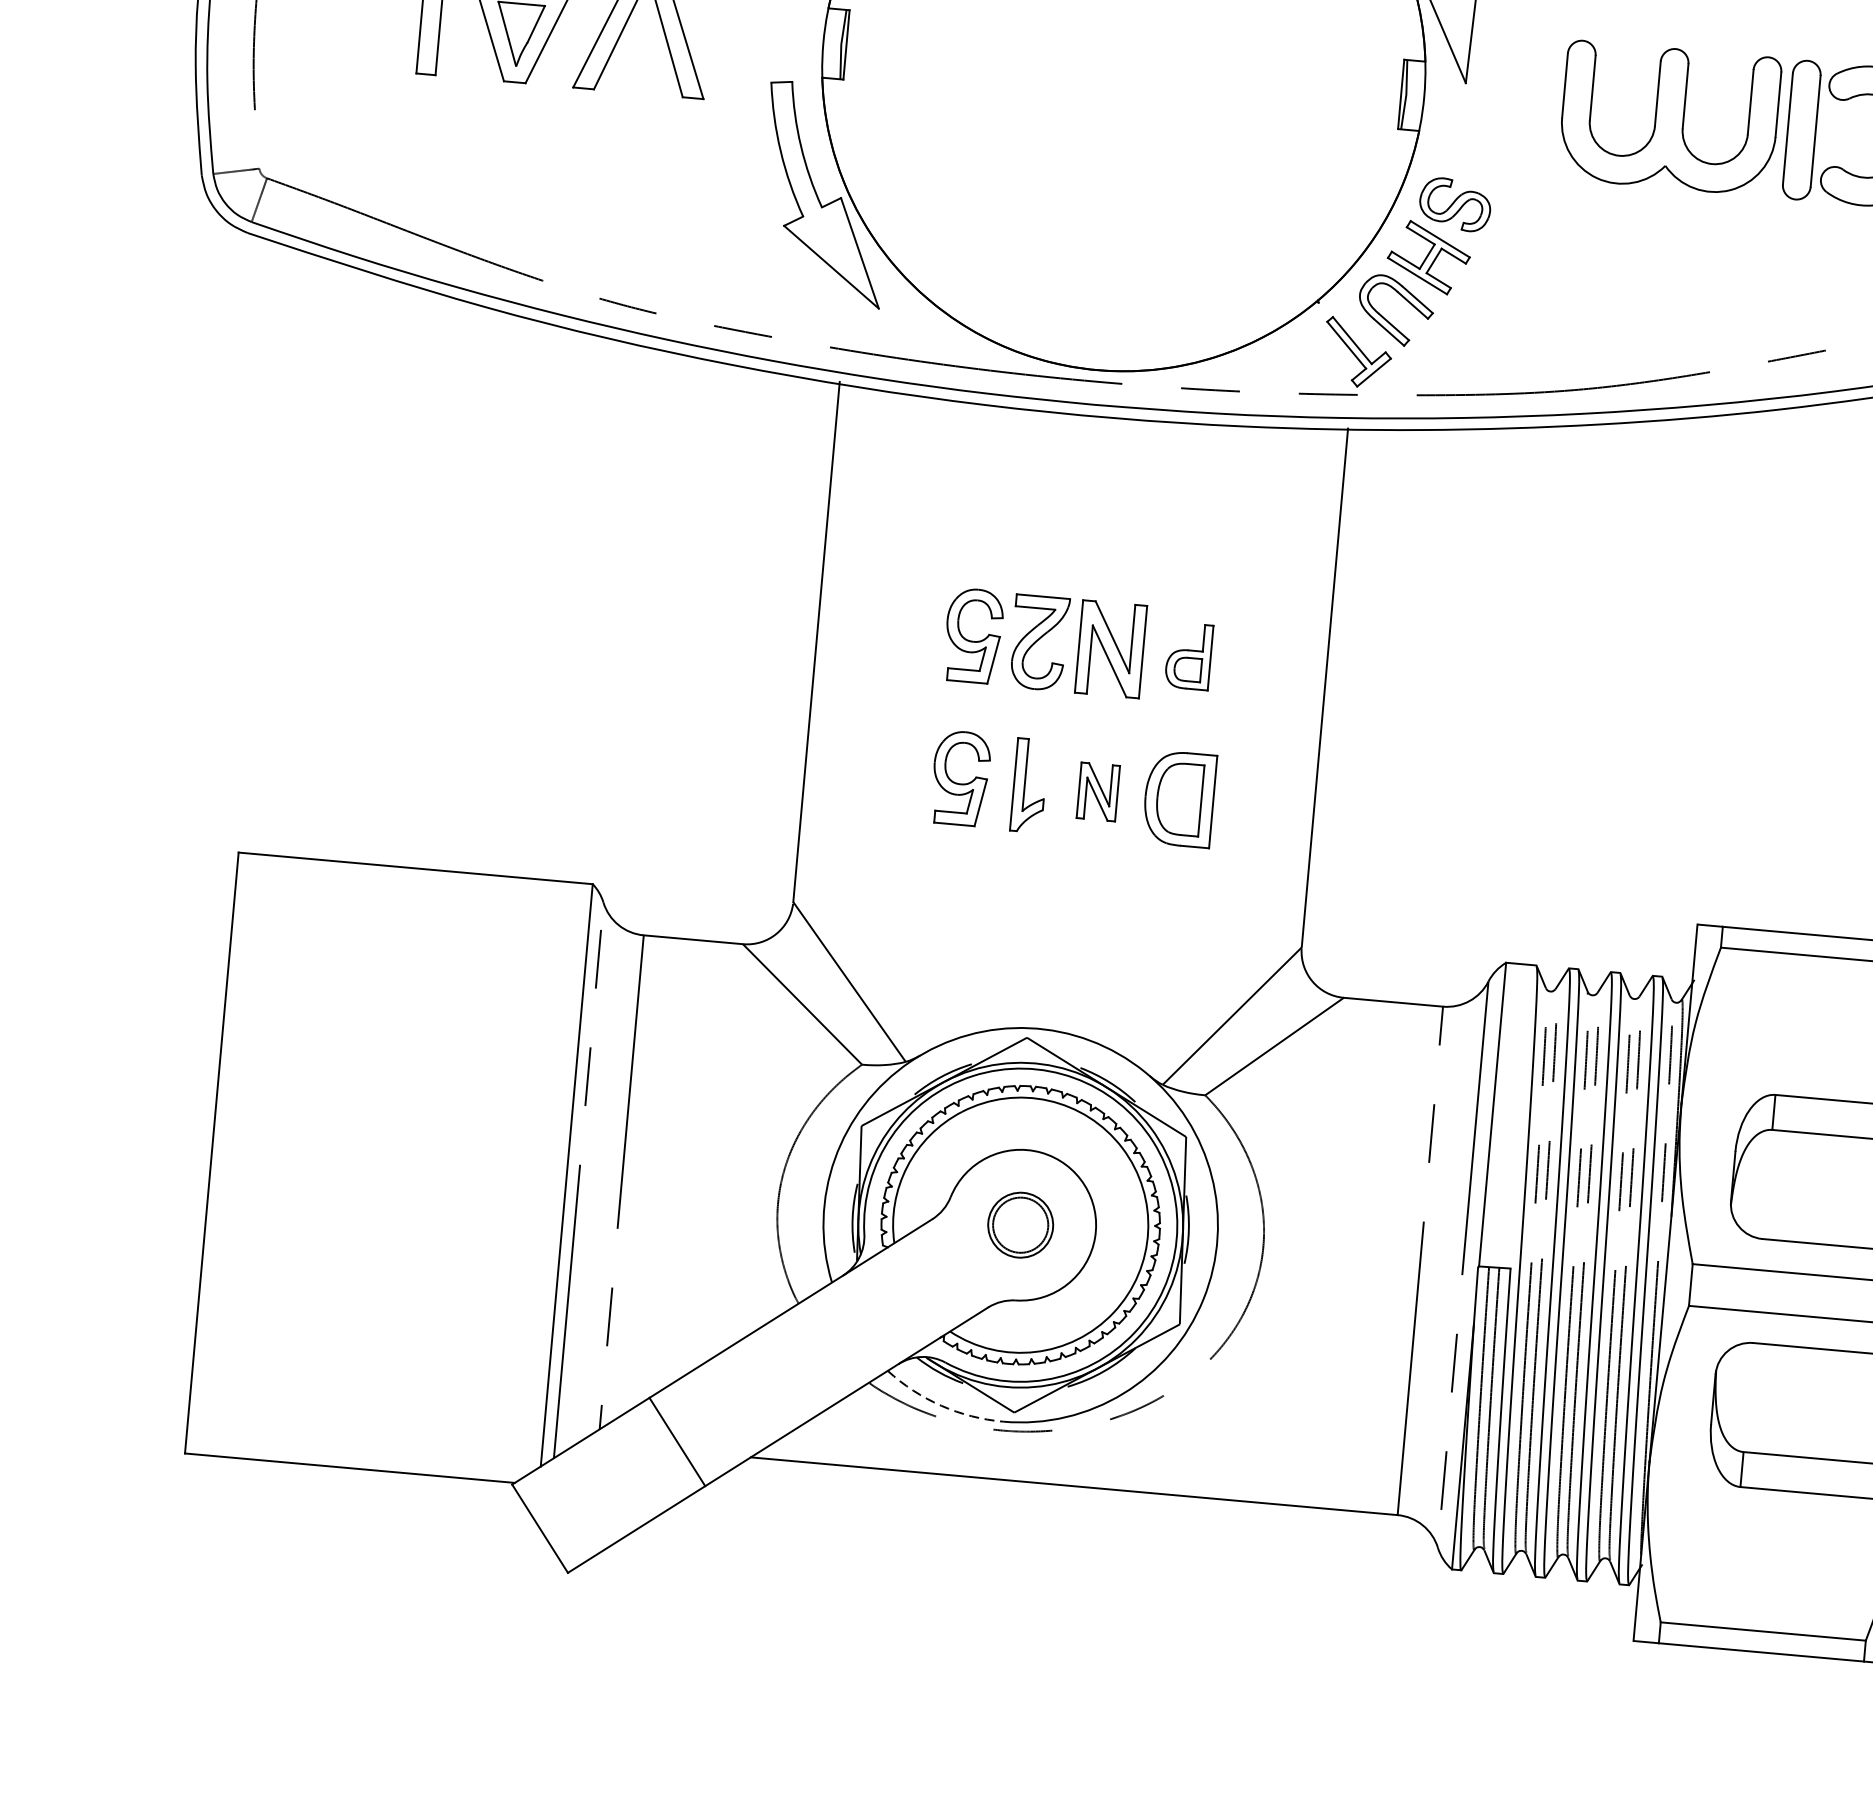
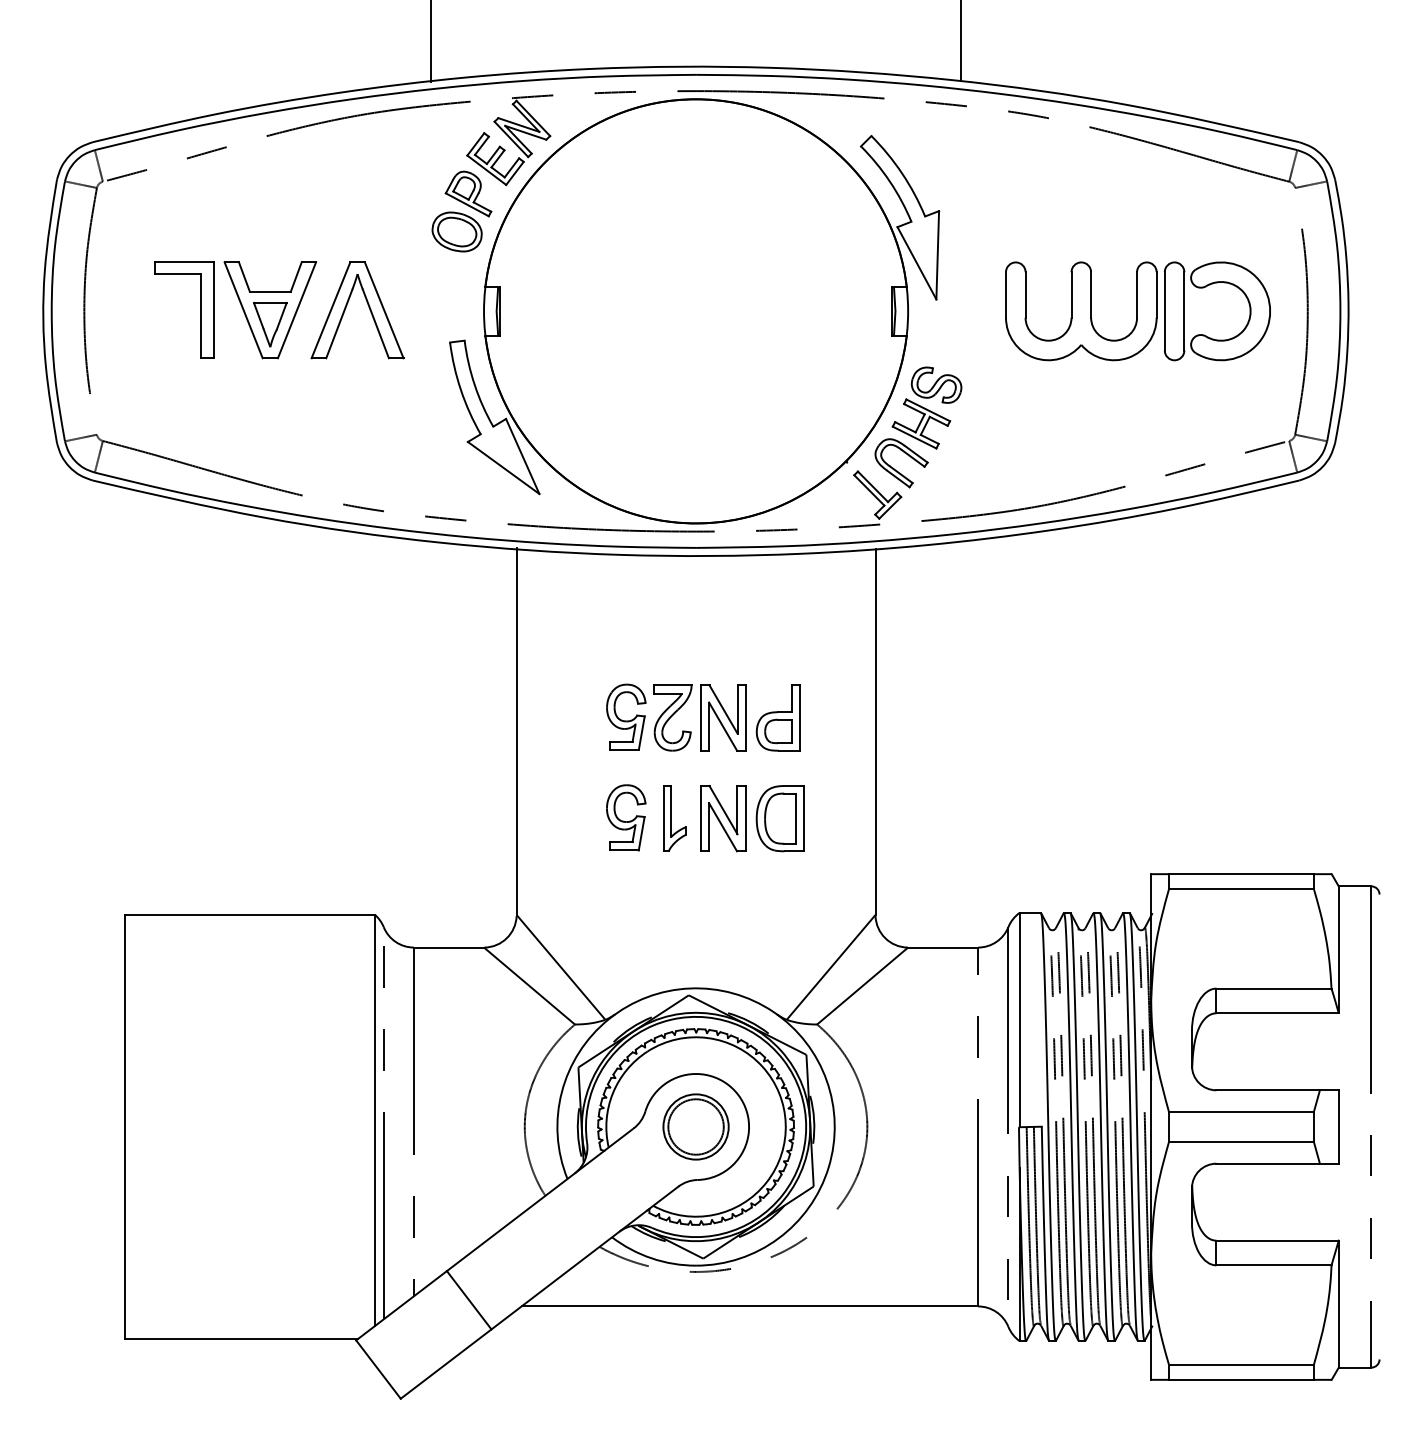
part: (1187, 655) -> (777, 717), size x1.43
part: (1098, 791) -> (723, 818), size x1.67
part: (1019, 1224) -> (695, 1126), size x1.43
arc: (940, 1405) -> (651, 1258), dashed -> solid

